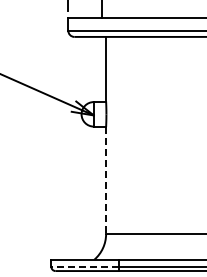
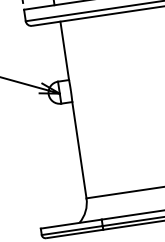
line: (106, 180) -> (79, 150), dashed -> solid
line: (85, 266) -> (72, 230), dashed -> solid

